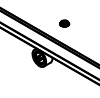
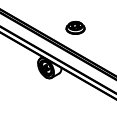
part: (64, 23) -> (75, 27), size x1.67

